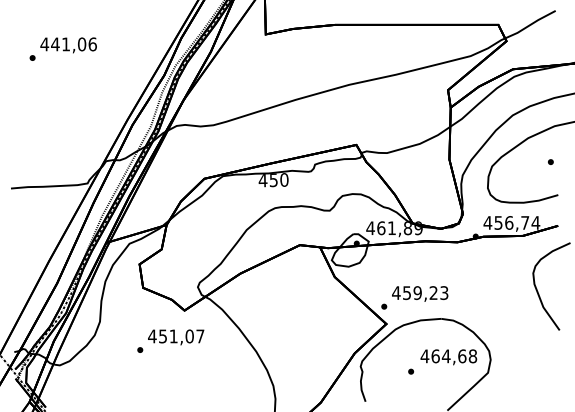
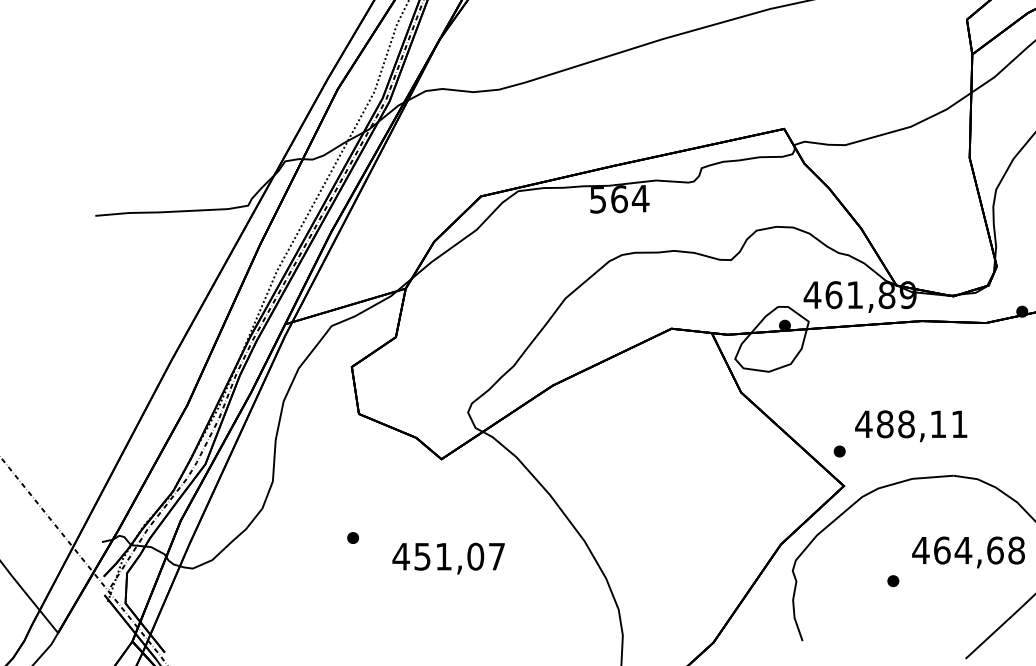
text: (273, 180) -> (618, 199), 450 -> 564
text: (425, 293) -> (921, 425), 459,23 -> 488,11
text: (176, 337) -> (449, 558), moved

